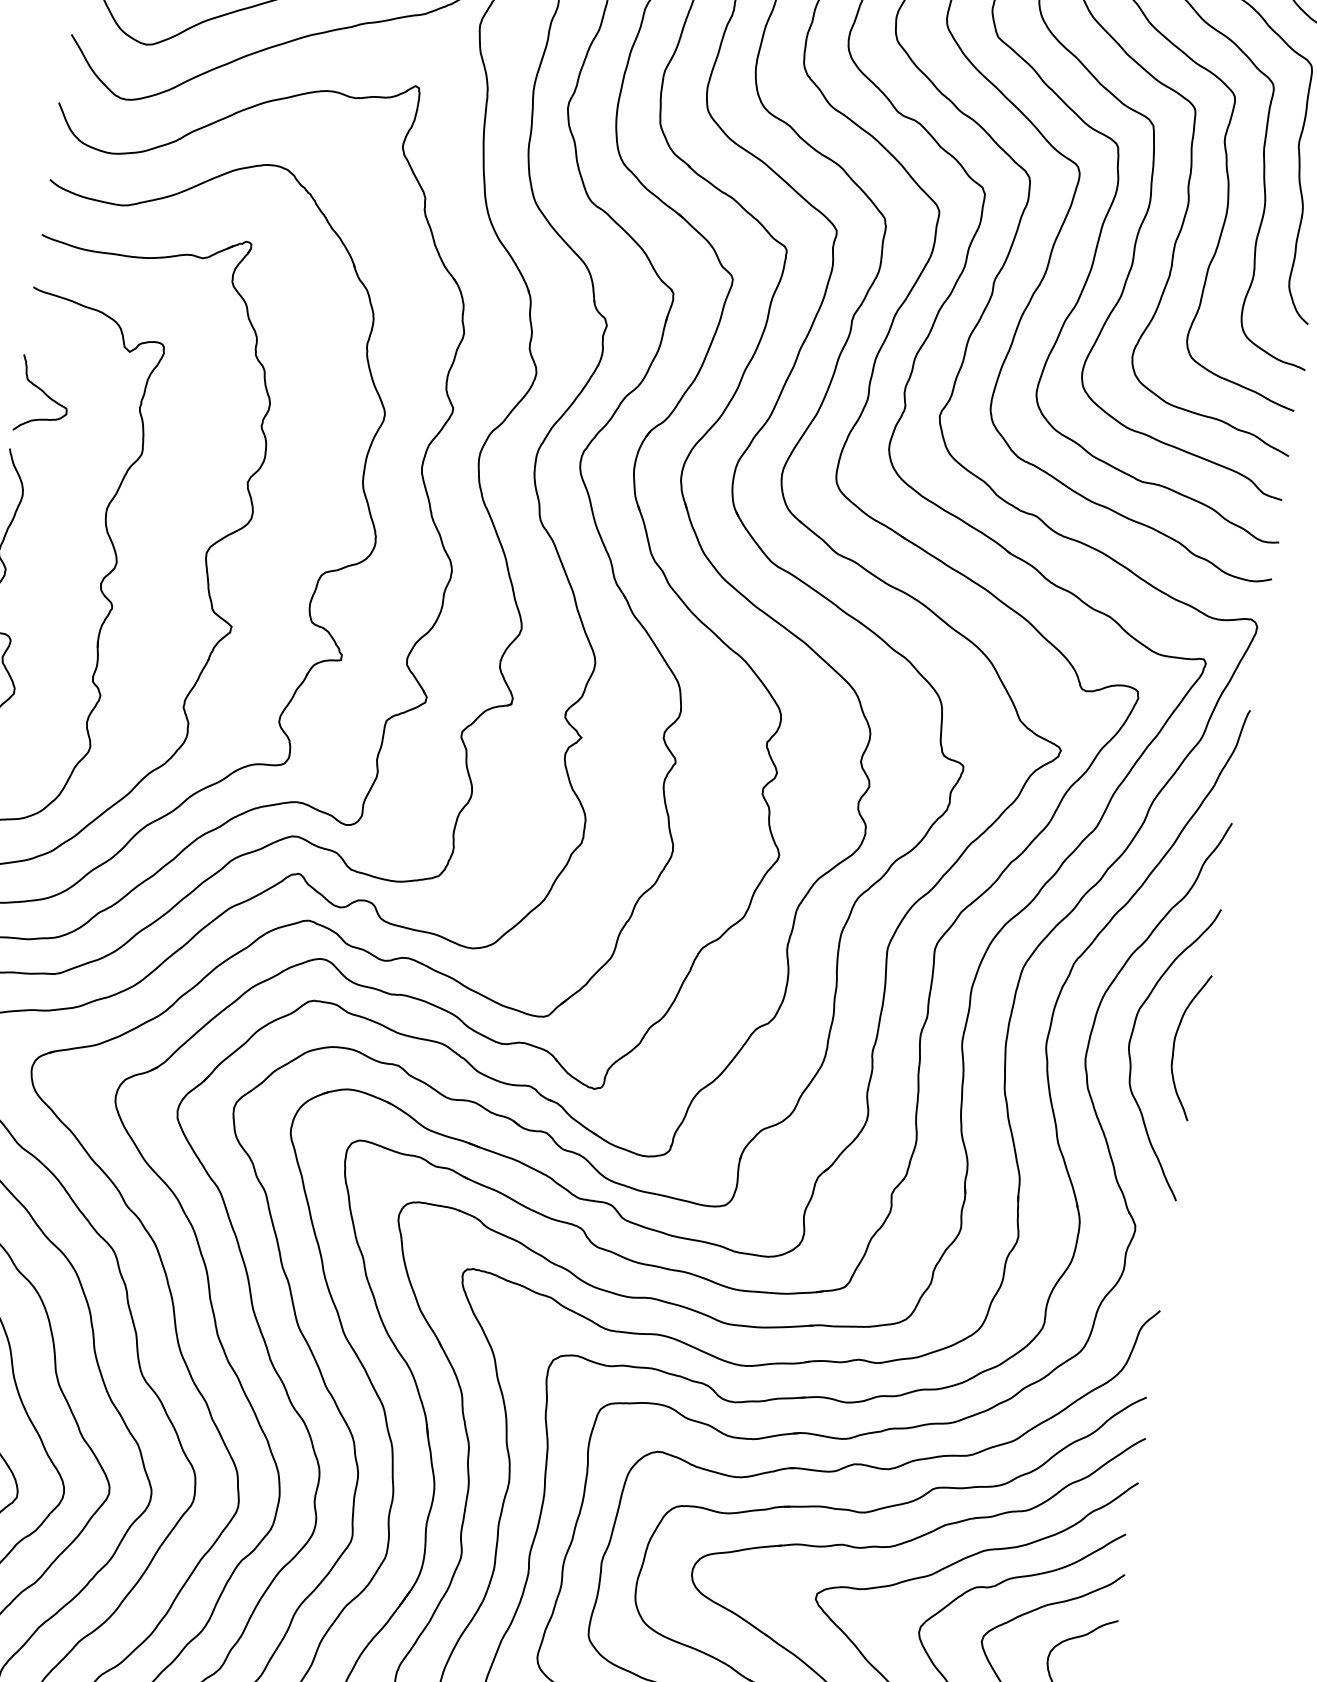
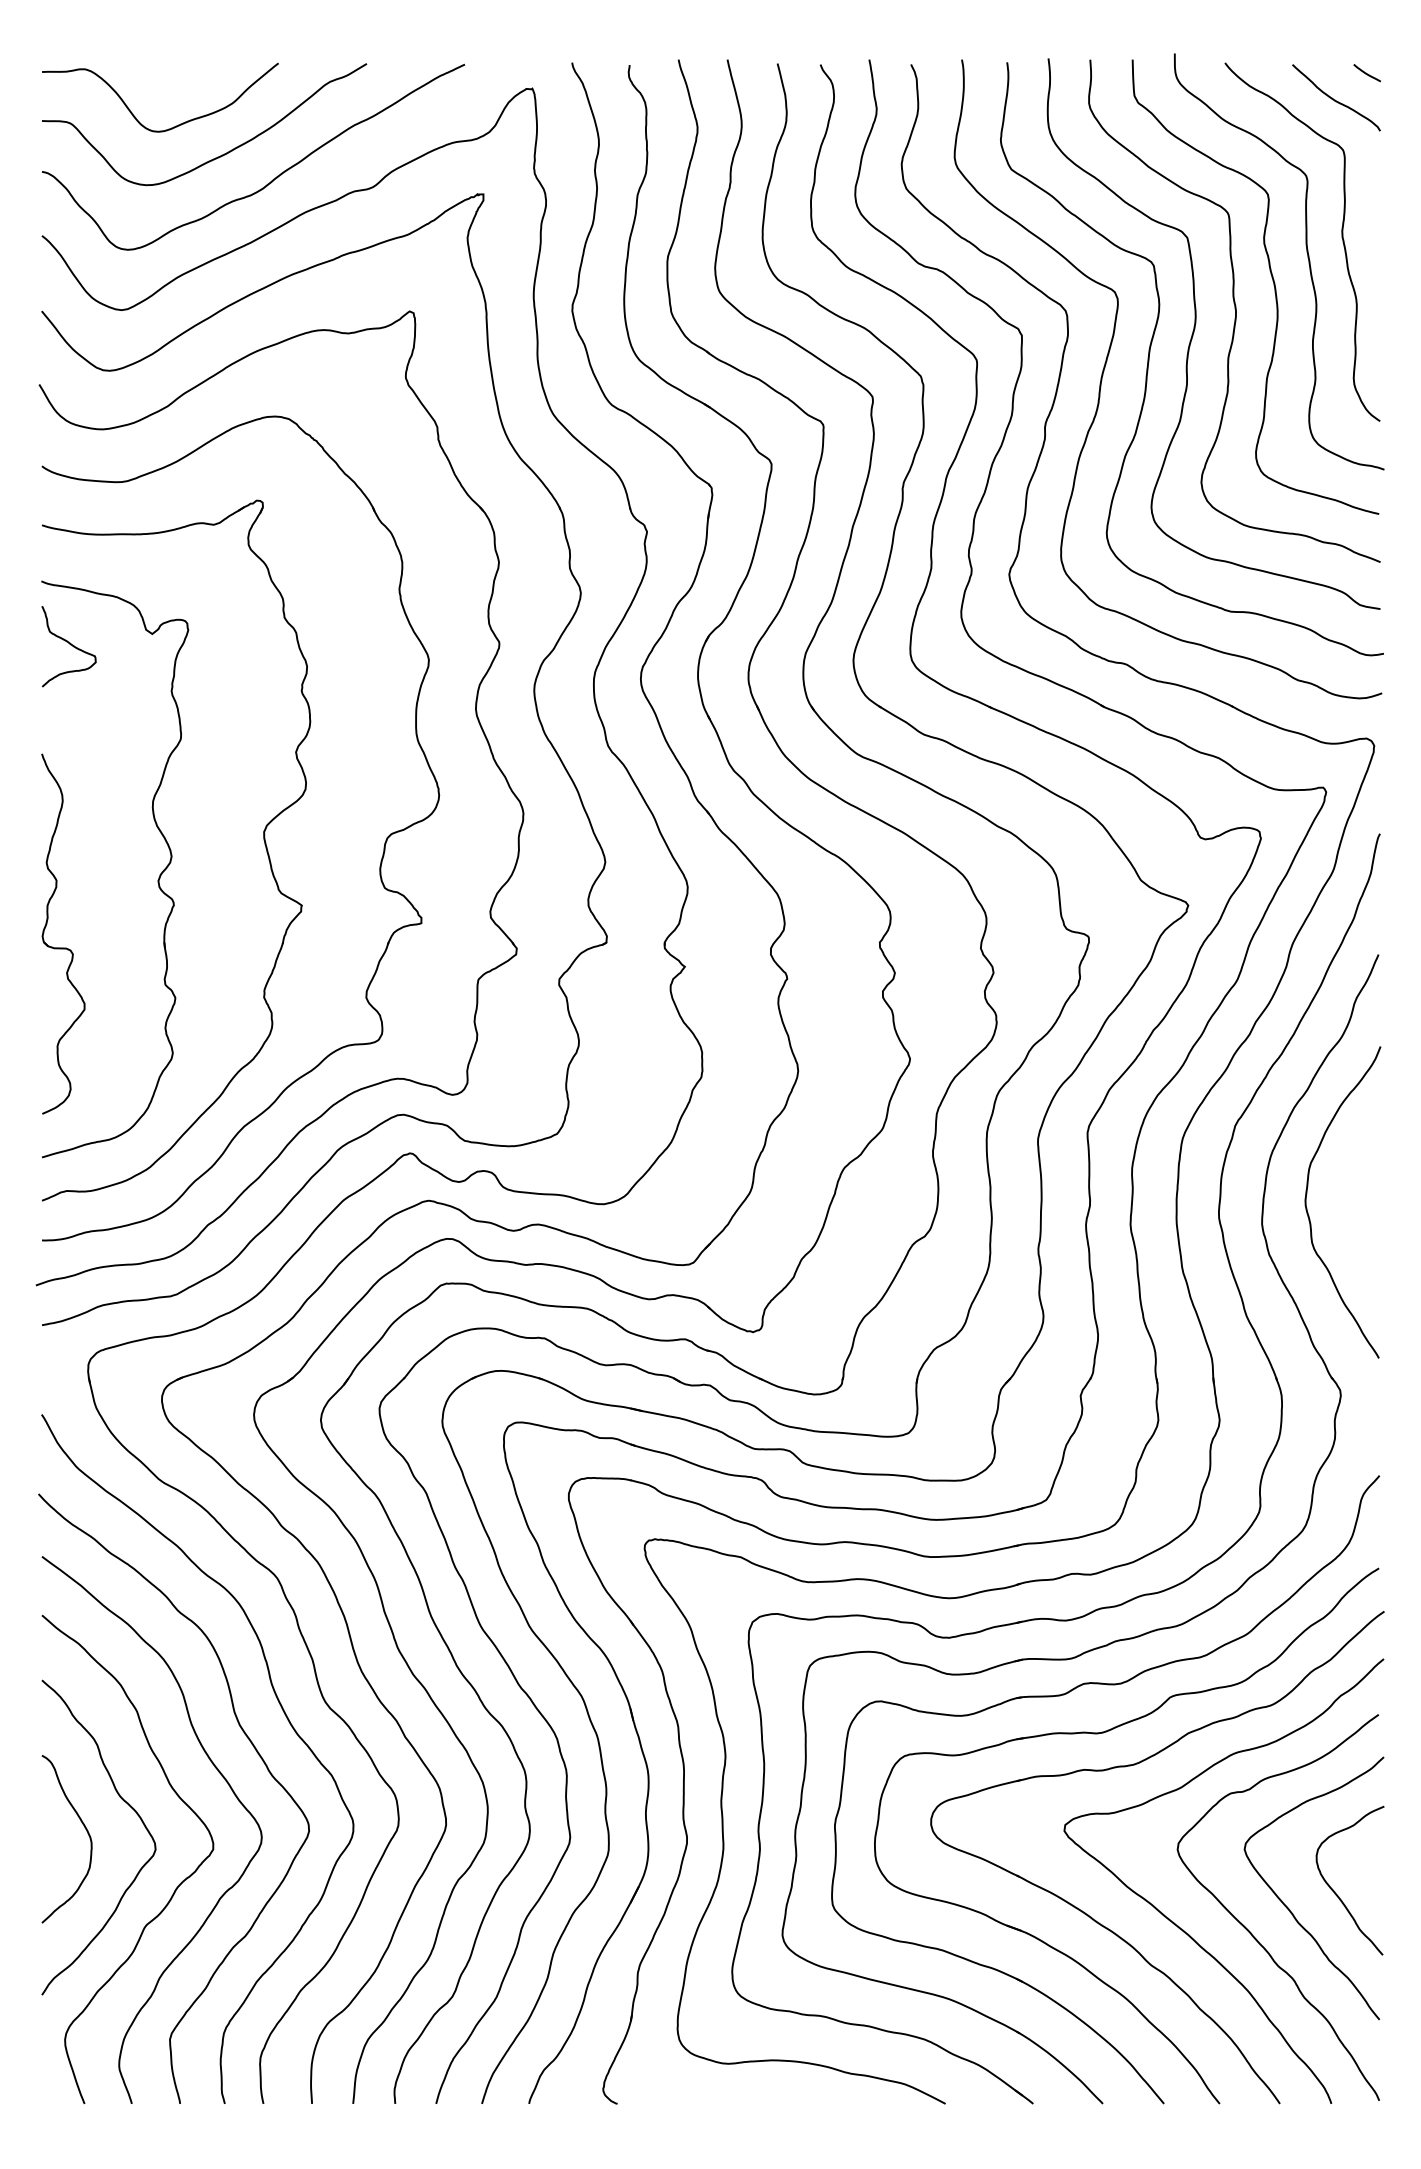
curve: (44, 394) -> (69, 644), moved
curve: (1175, 1044) -> (1353, 1194), removed

